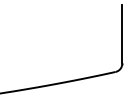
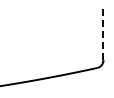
line: (122, 33) -> (103, 34), solid -> dashed

